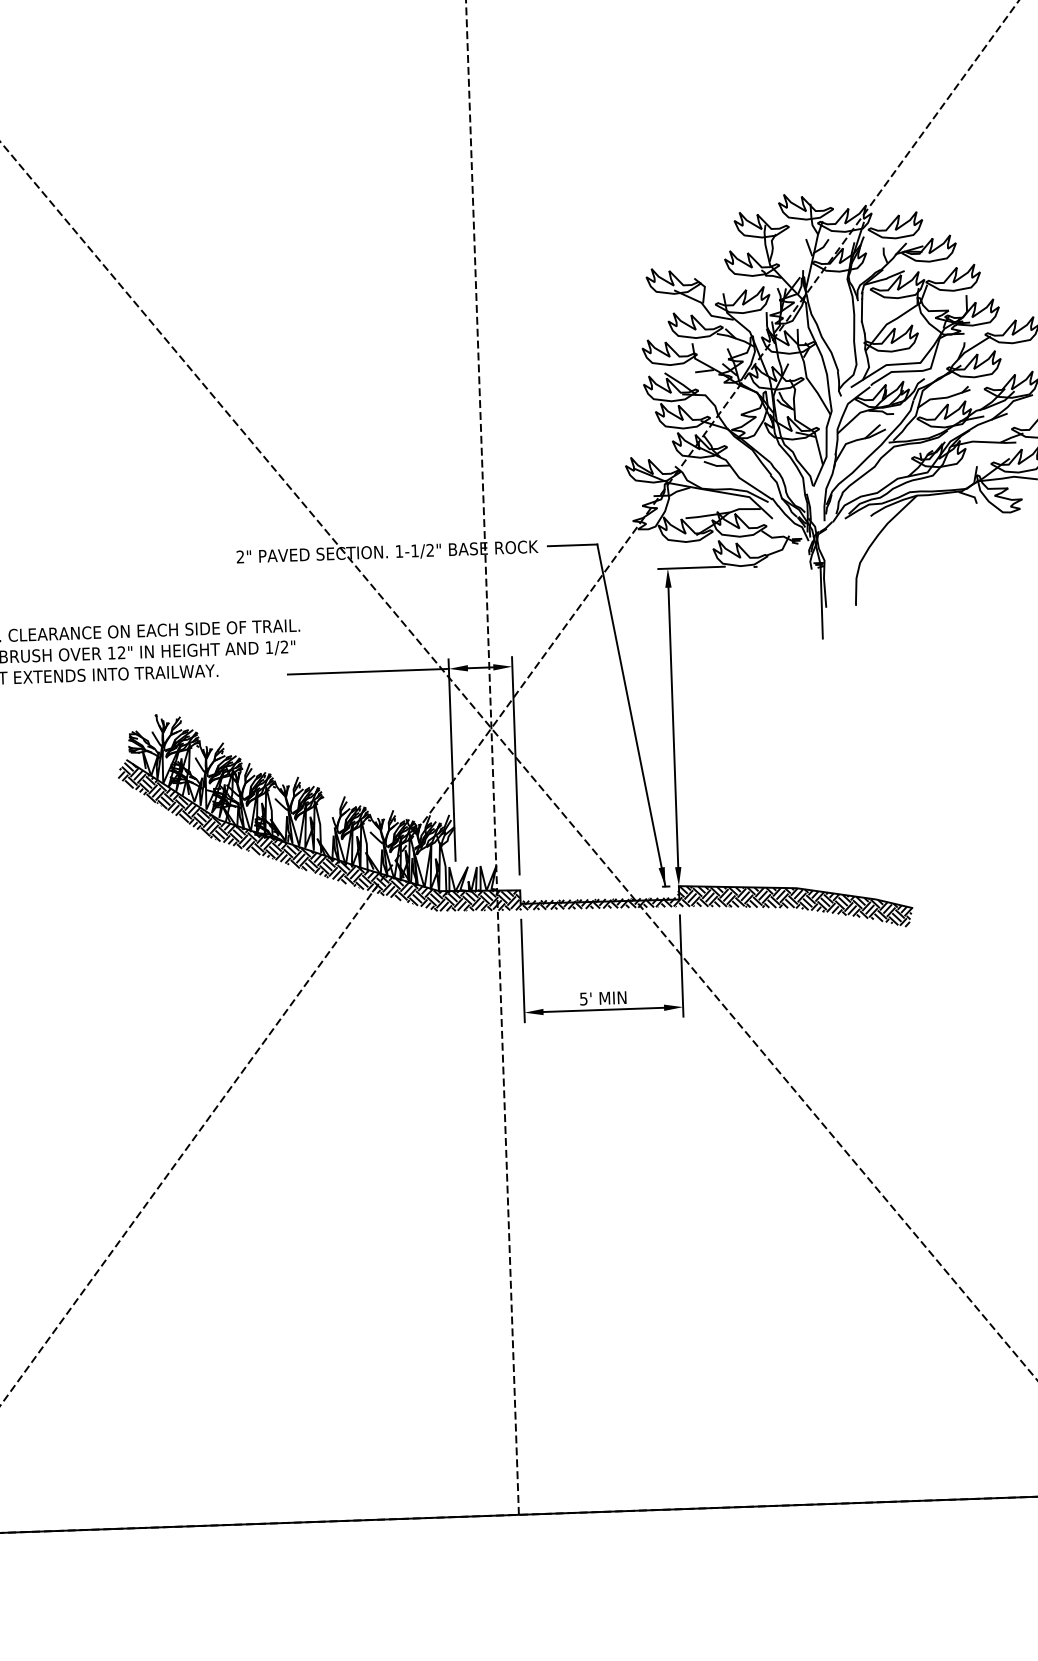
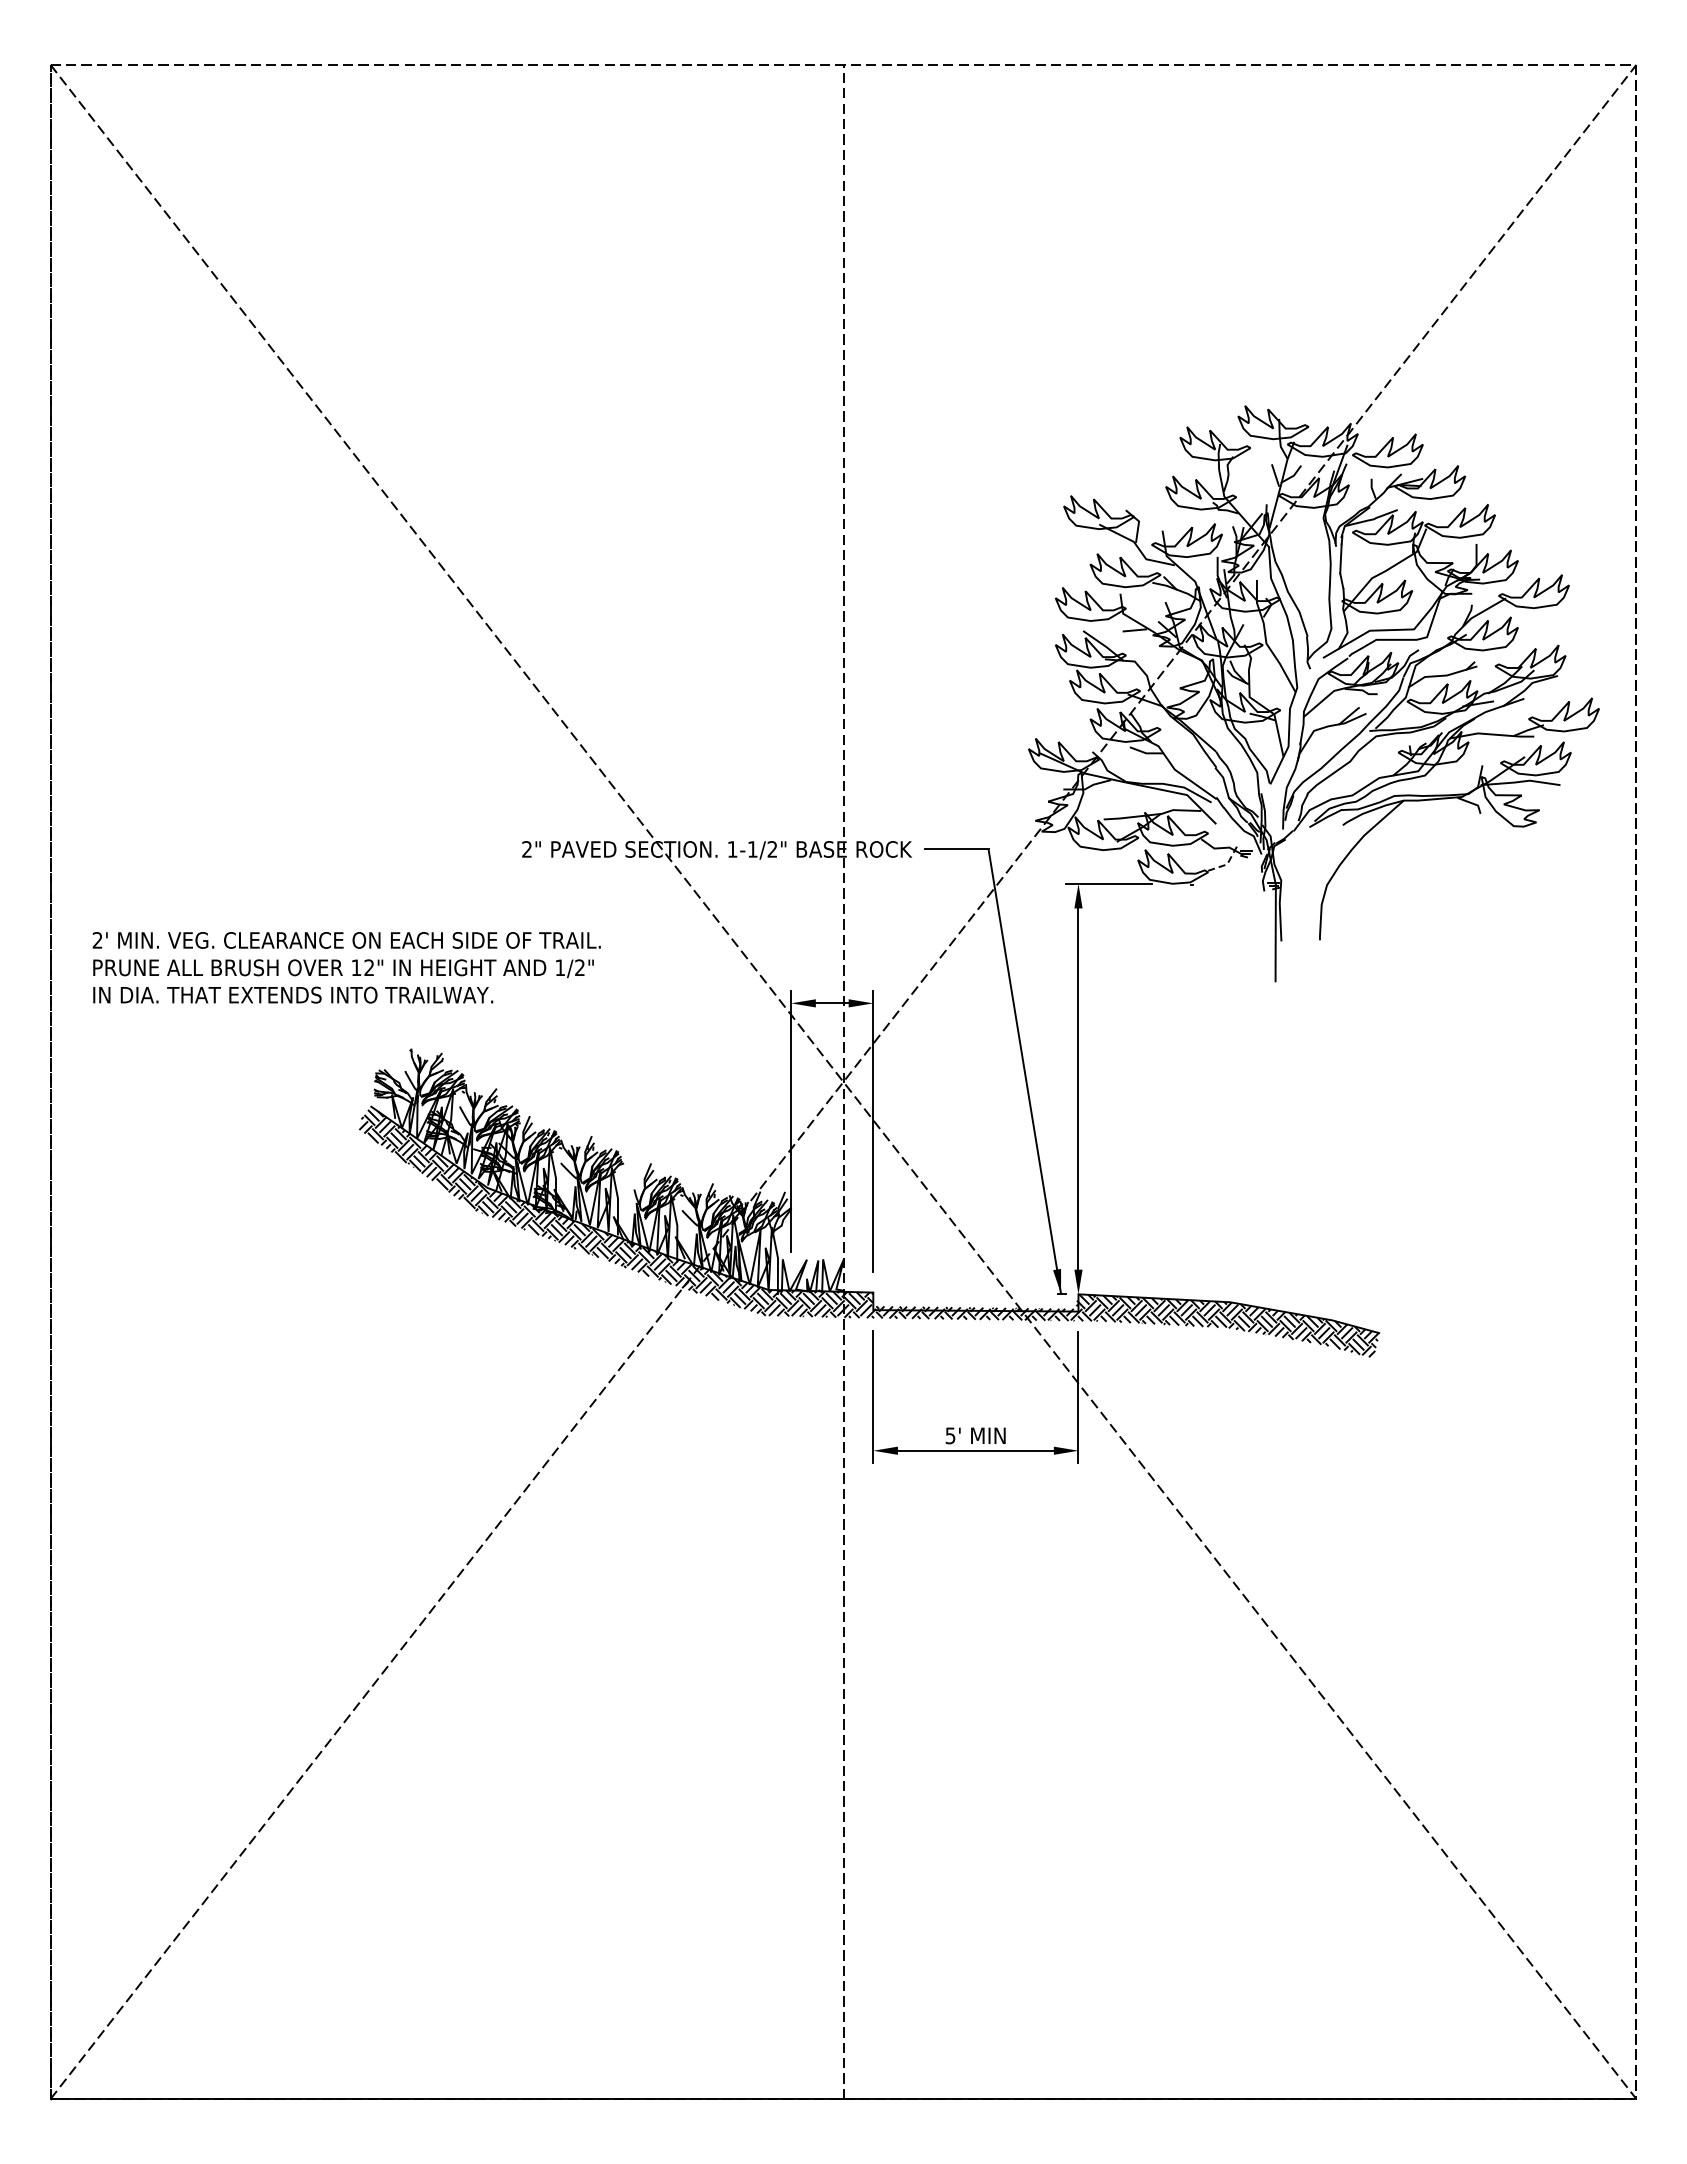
line: (782, 549) -> (1227, 864), solid -> dashed
line: (368, 671) -> (687, 1003), removed

